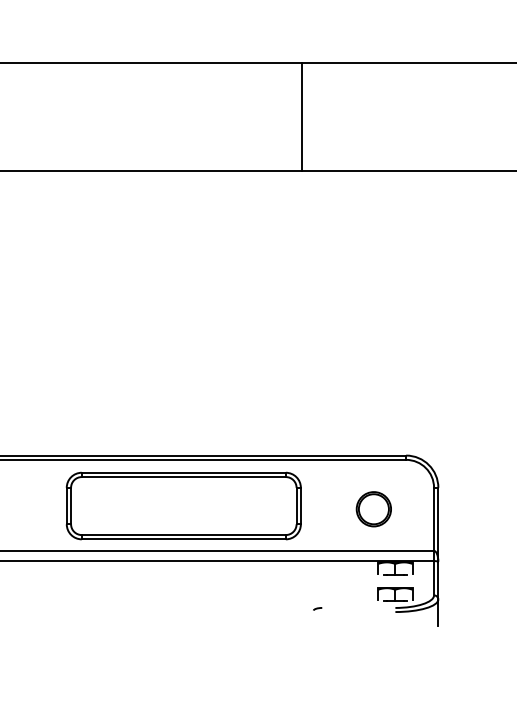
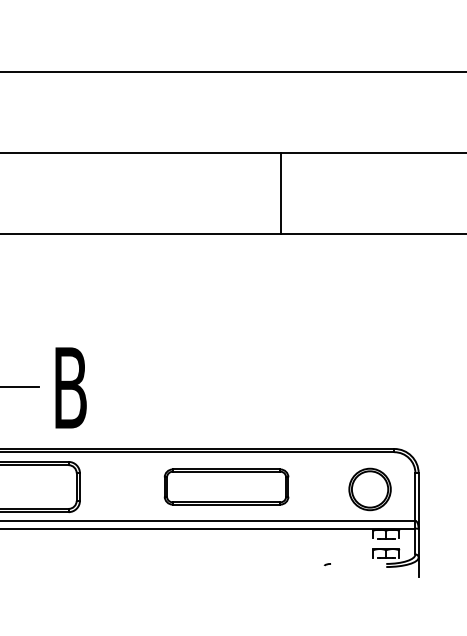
line: (301, 117) -> (280, 193), moved
part: (183, 505) -> (226, 486), size x0.7
part: (373, 509) -> (369, 489), size x1.6

